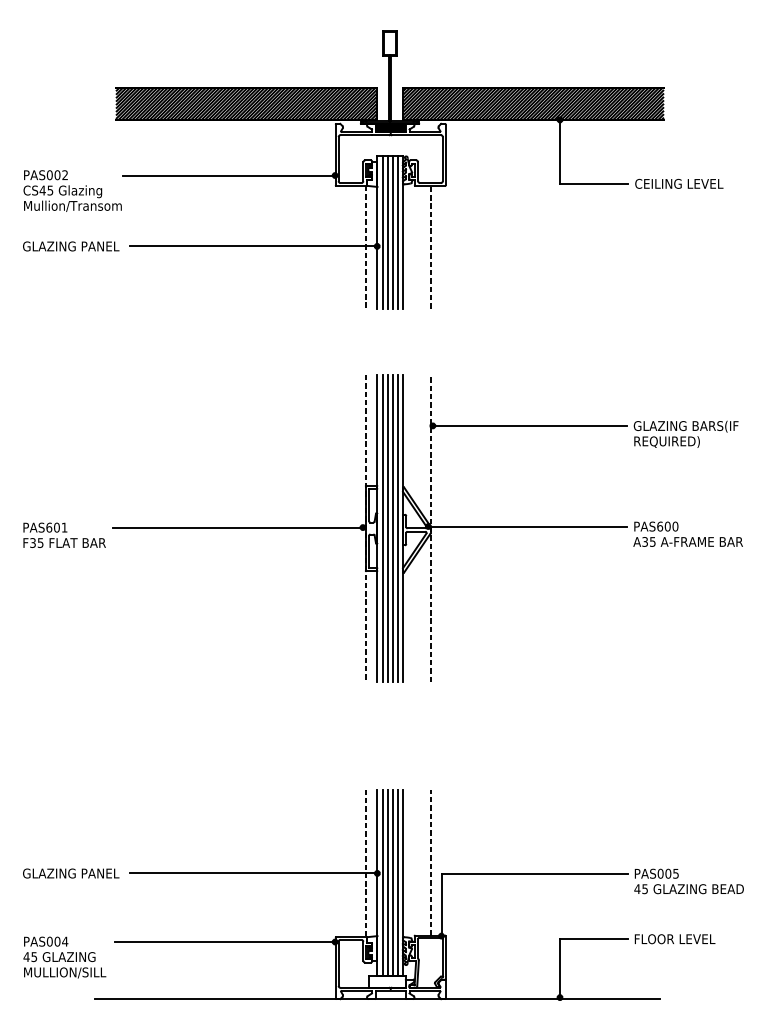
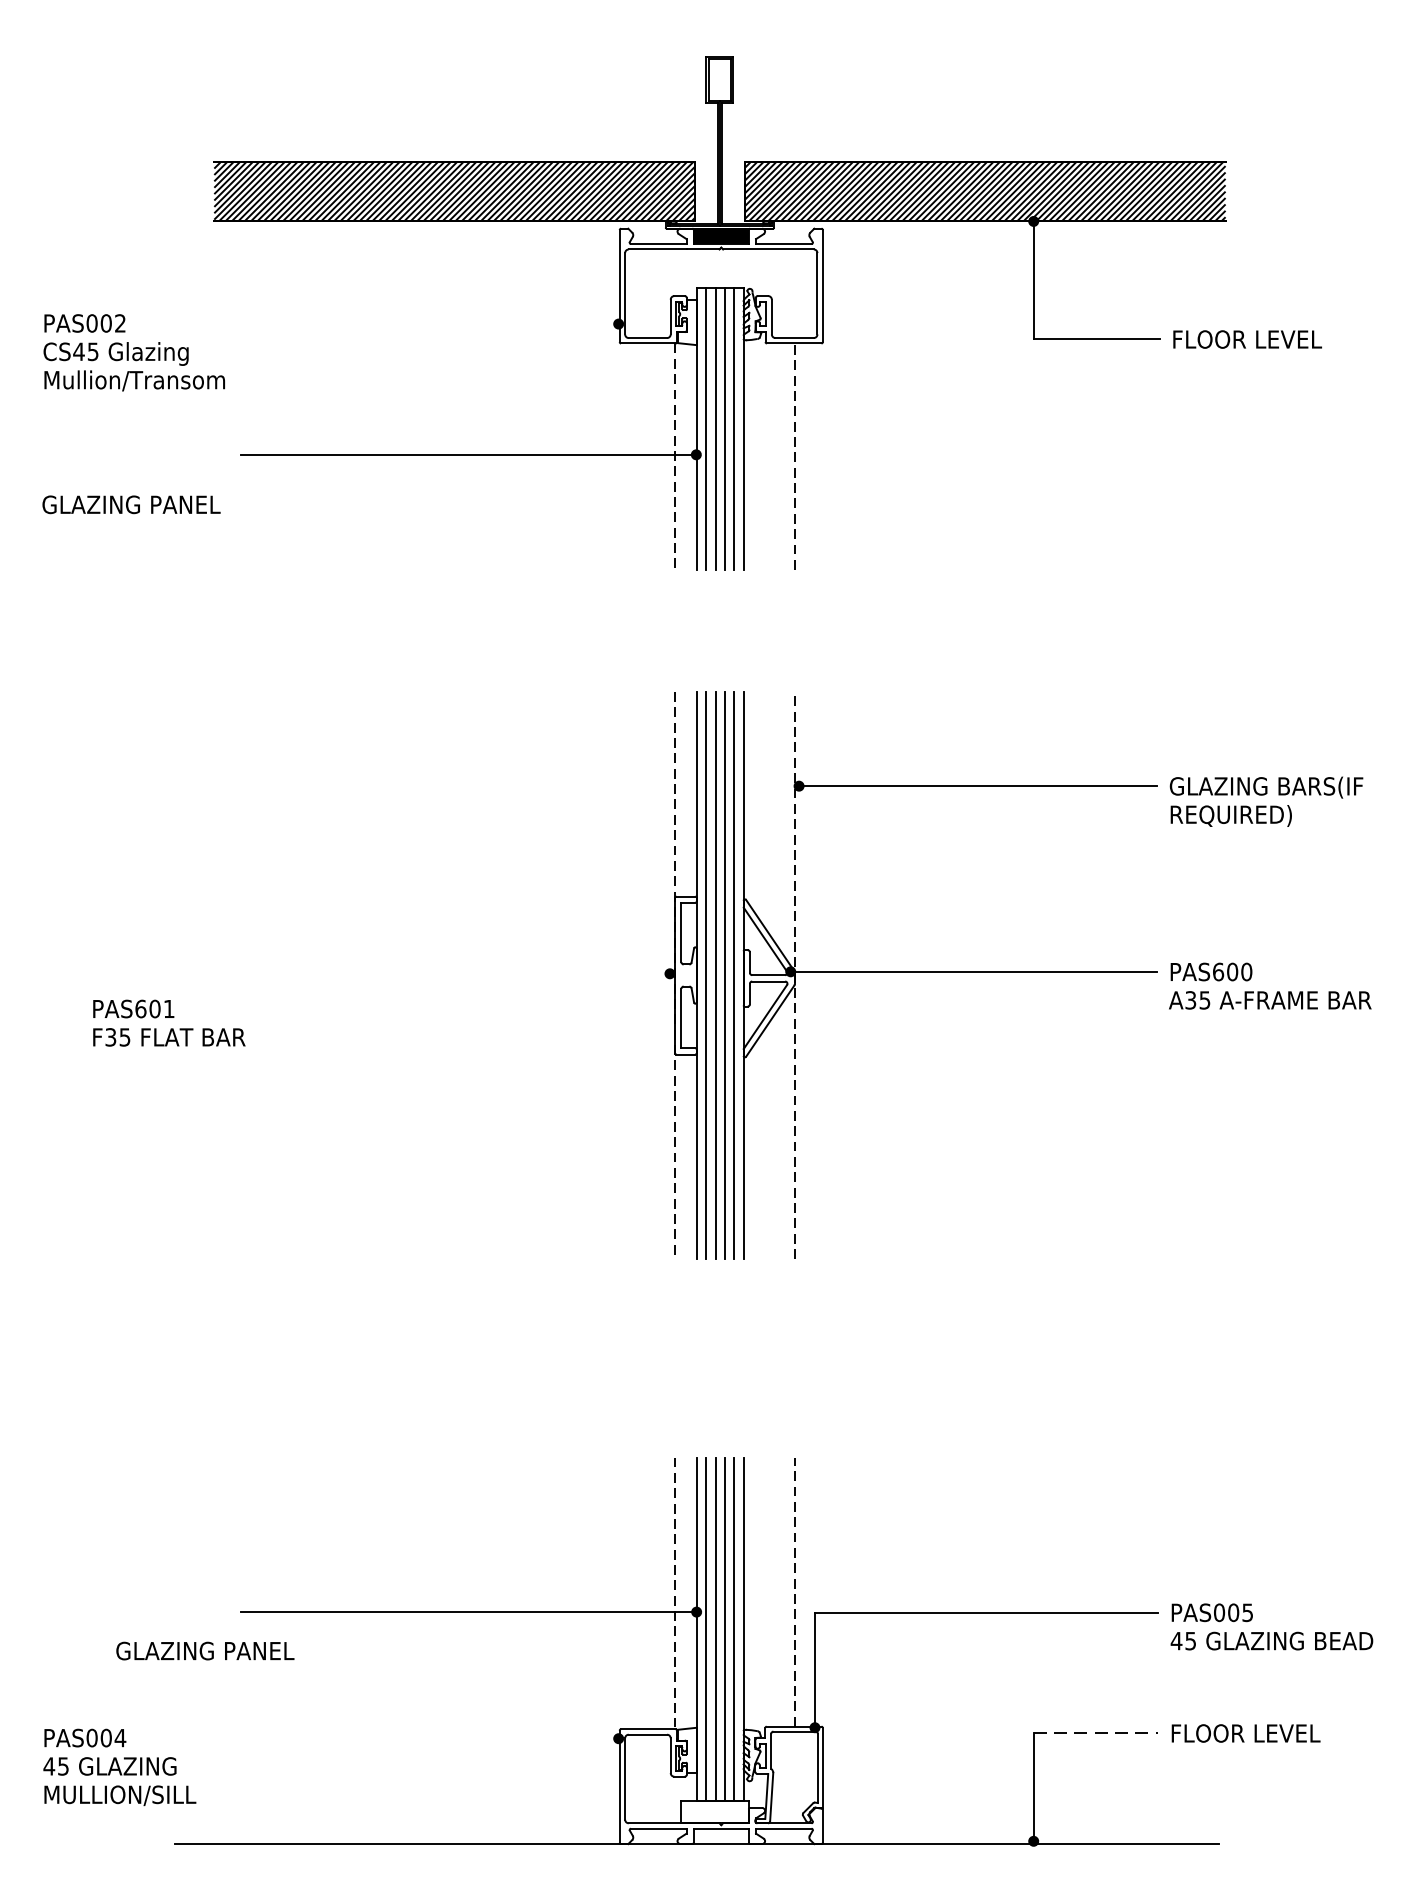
line: (228, 175) -> (421, 323), removed
text: (679, 183) -> (1254, 338), CEILING LEVEL -> FLOOR LEVEL
text: (71, 246) -> (132, 504), moved
line: (237, 527) -> (438, 973), removed
text: (64, 534) -> (169, 1021), moved
text: (71, 873) -> (205, 1650), moved
line: (593, 939) -> (1095, 1734), solid -> dashed
line: (225, 942) -> (416, 1739), removed

